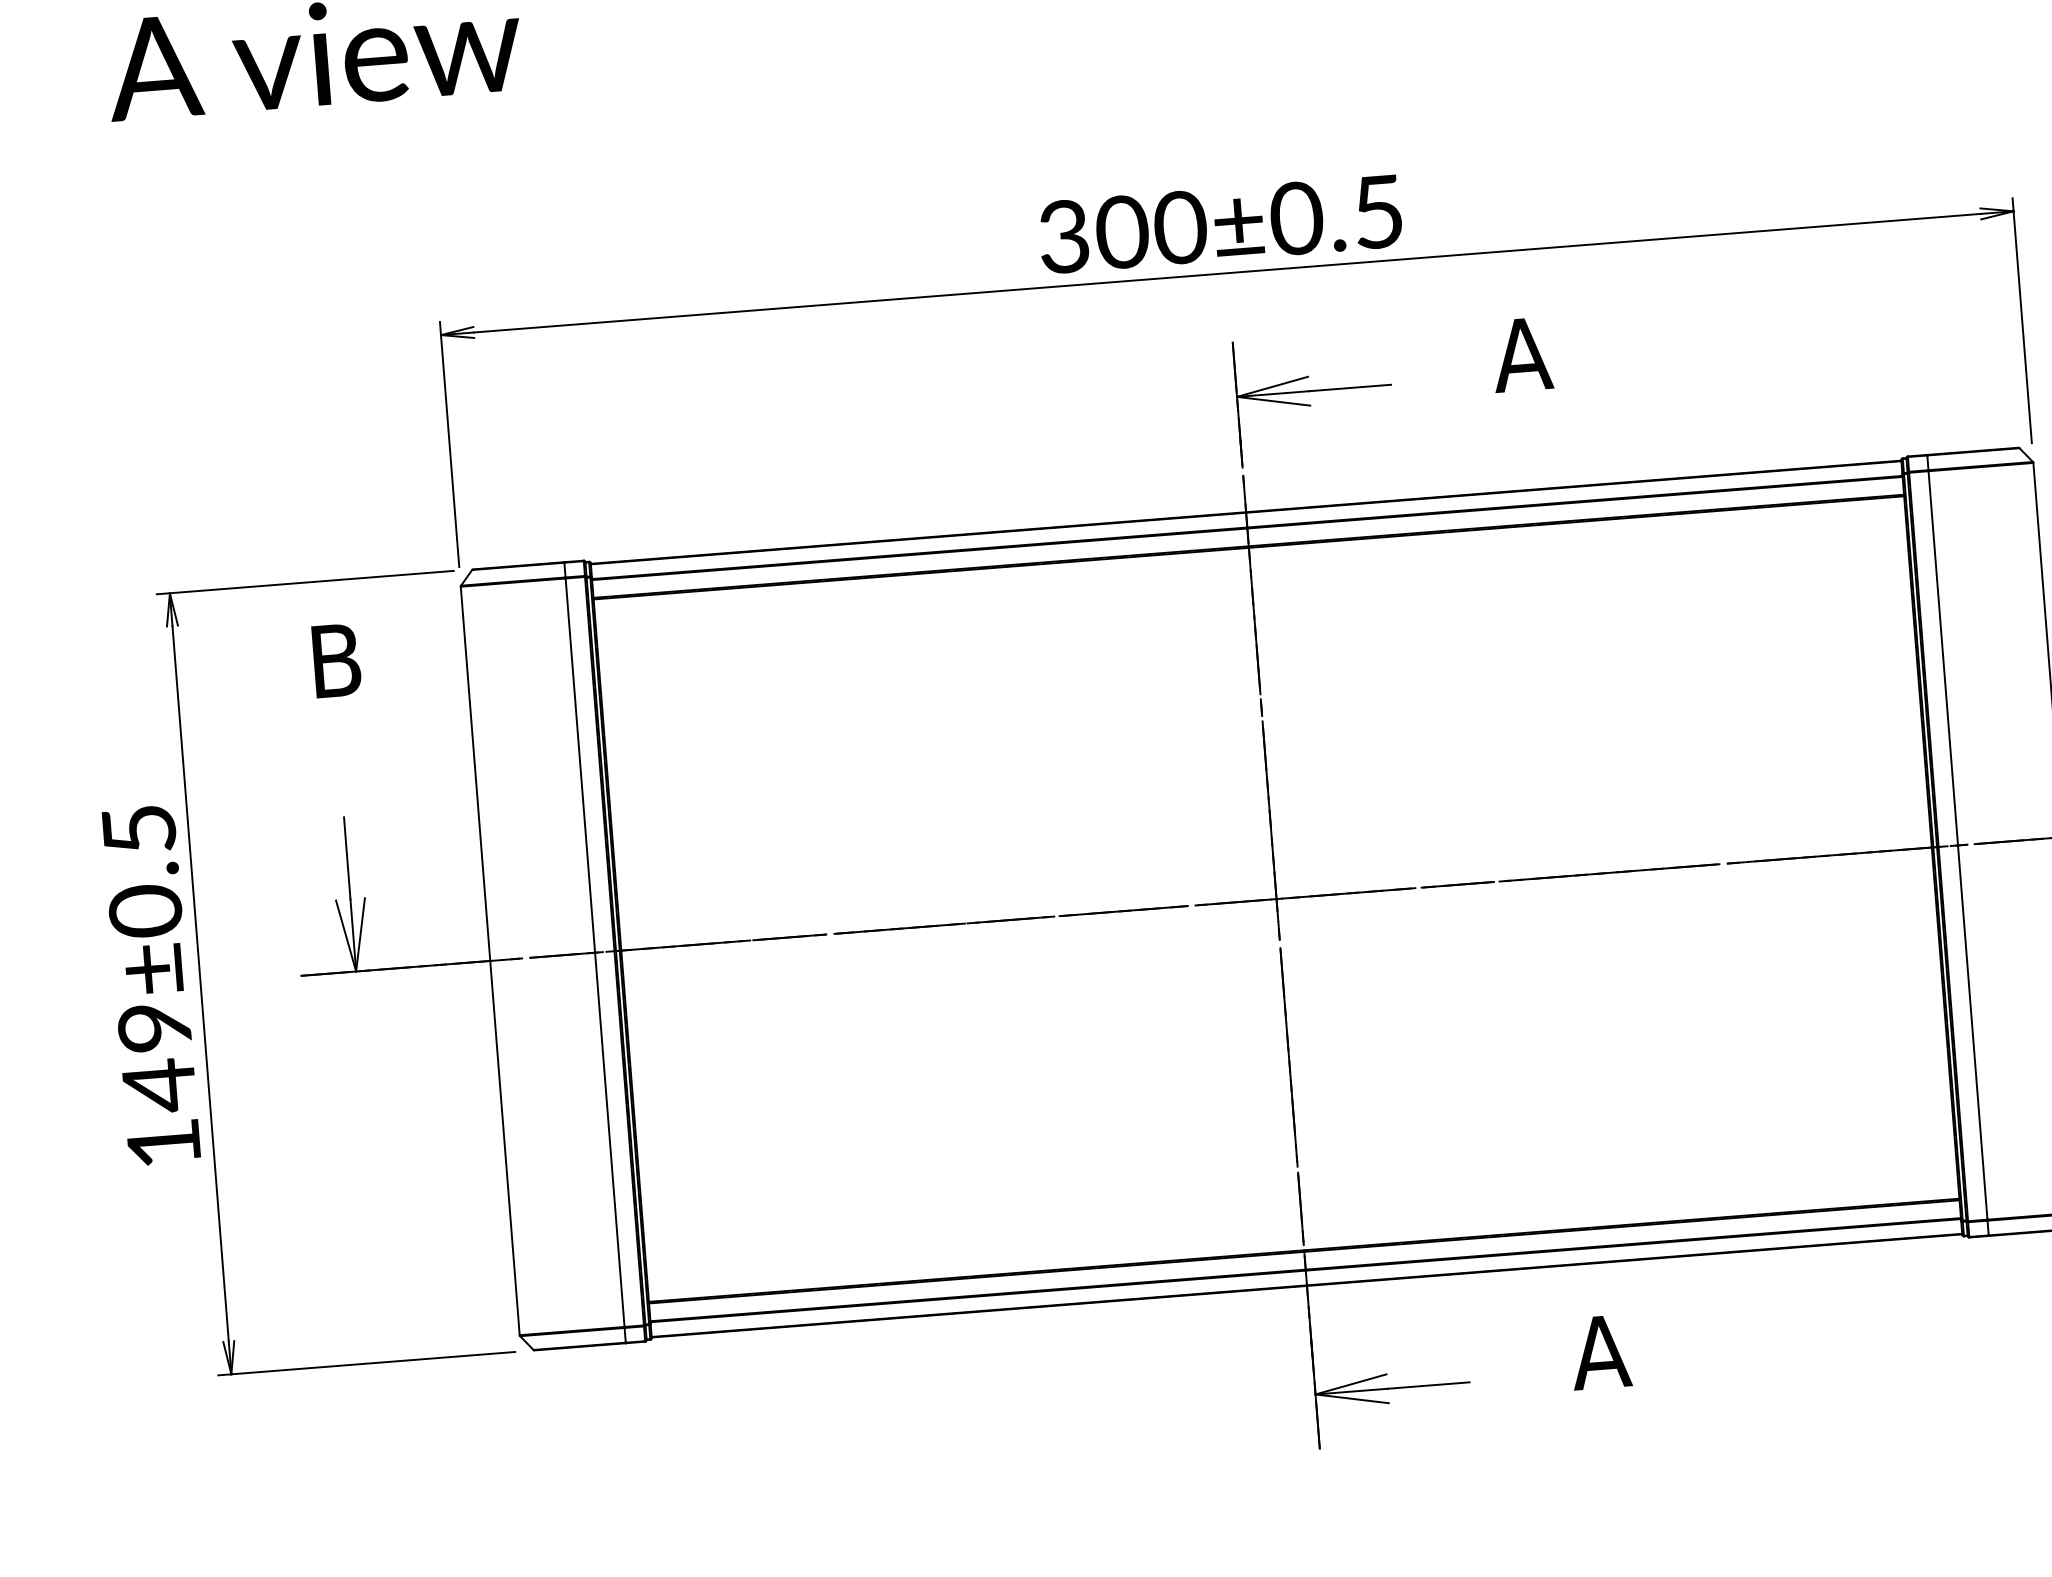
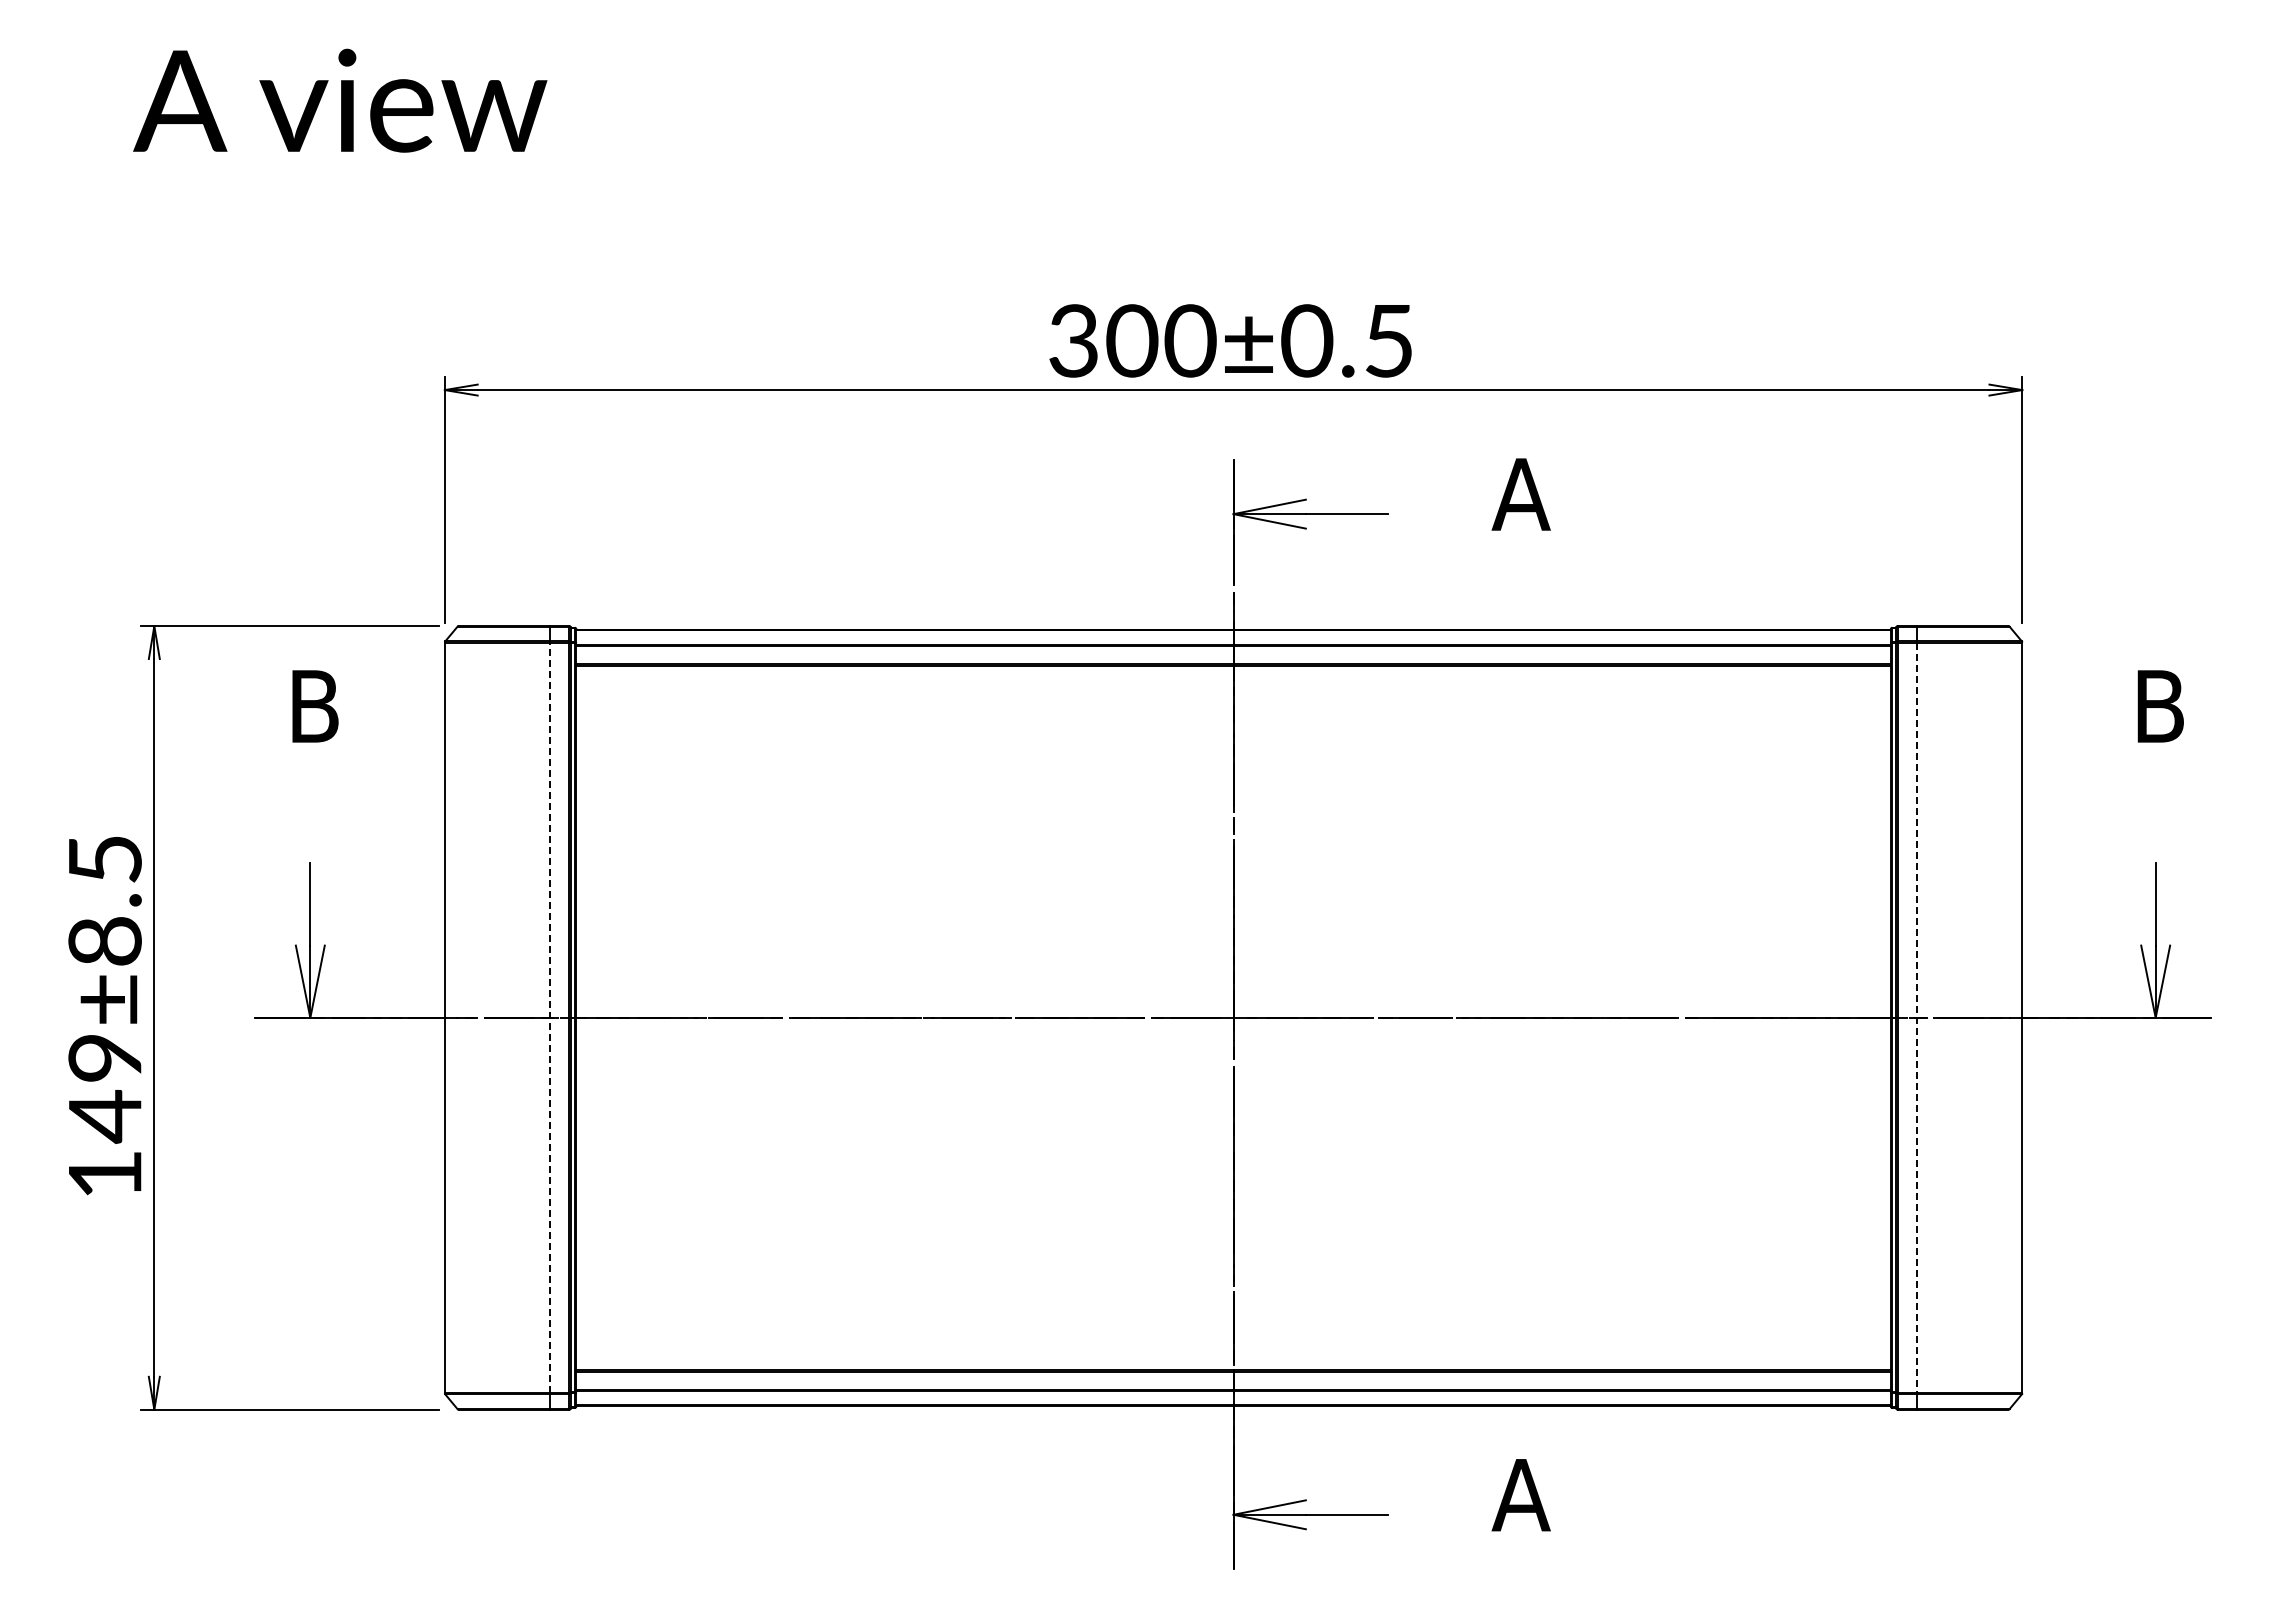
line: (1958, 846) -> (1917, 1018), solid -> dashed
text: (144, 911) -> (104, 941), 149±0.5 -> 149±8.5
line: (595, 952) -> (550, 1017), solid -> dashed

